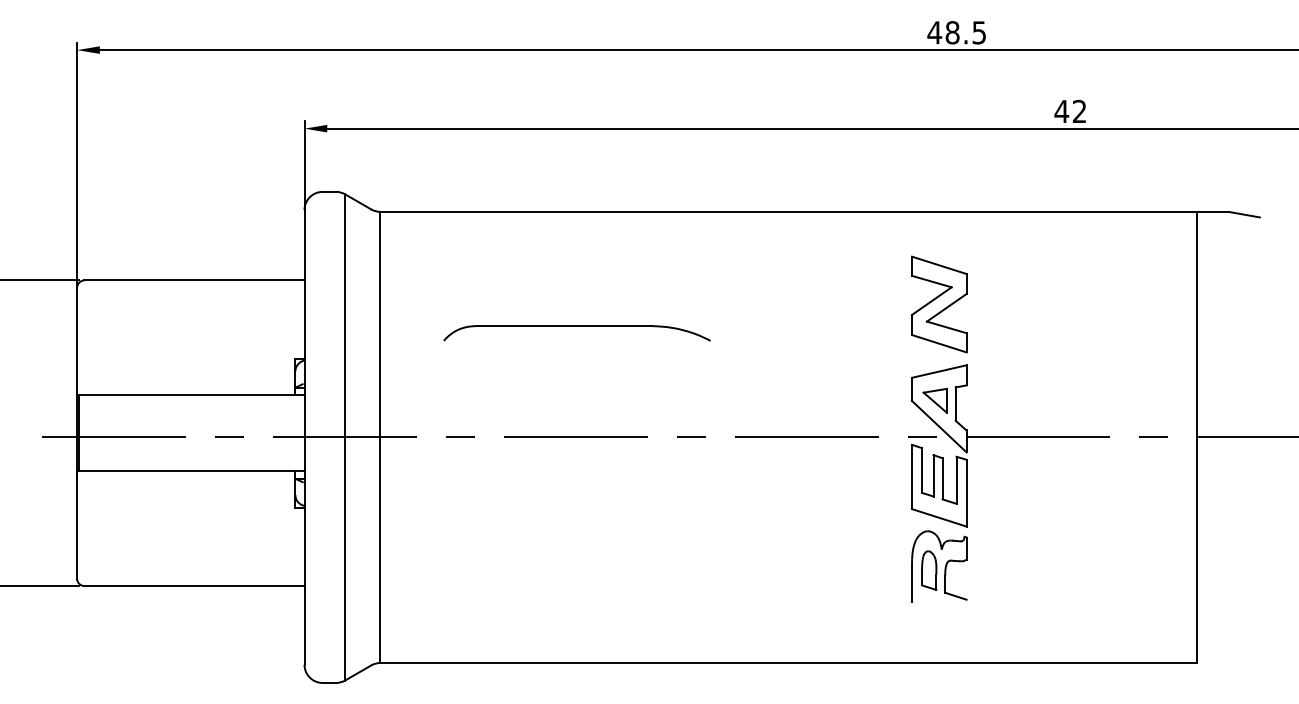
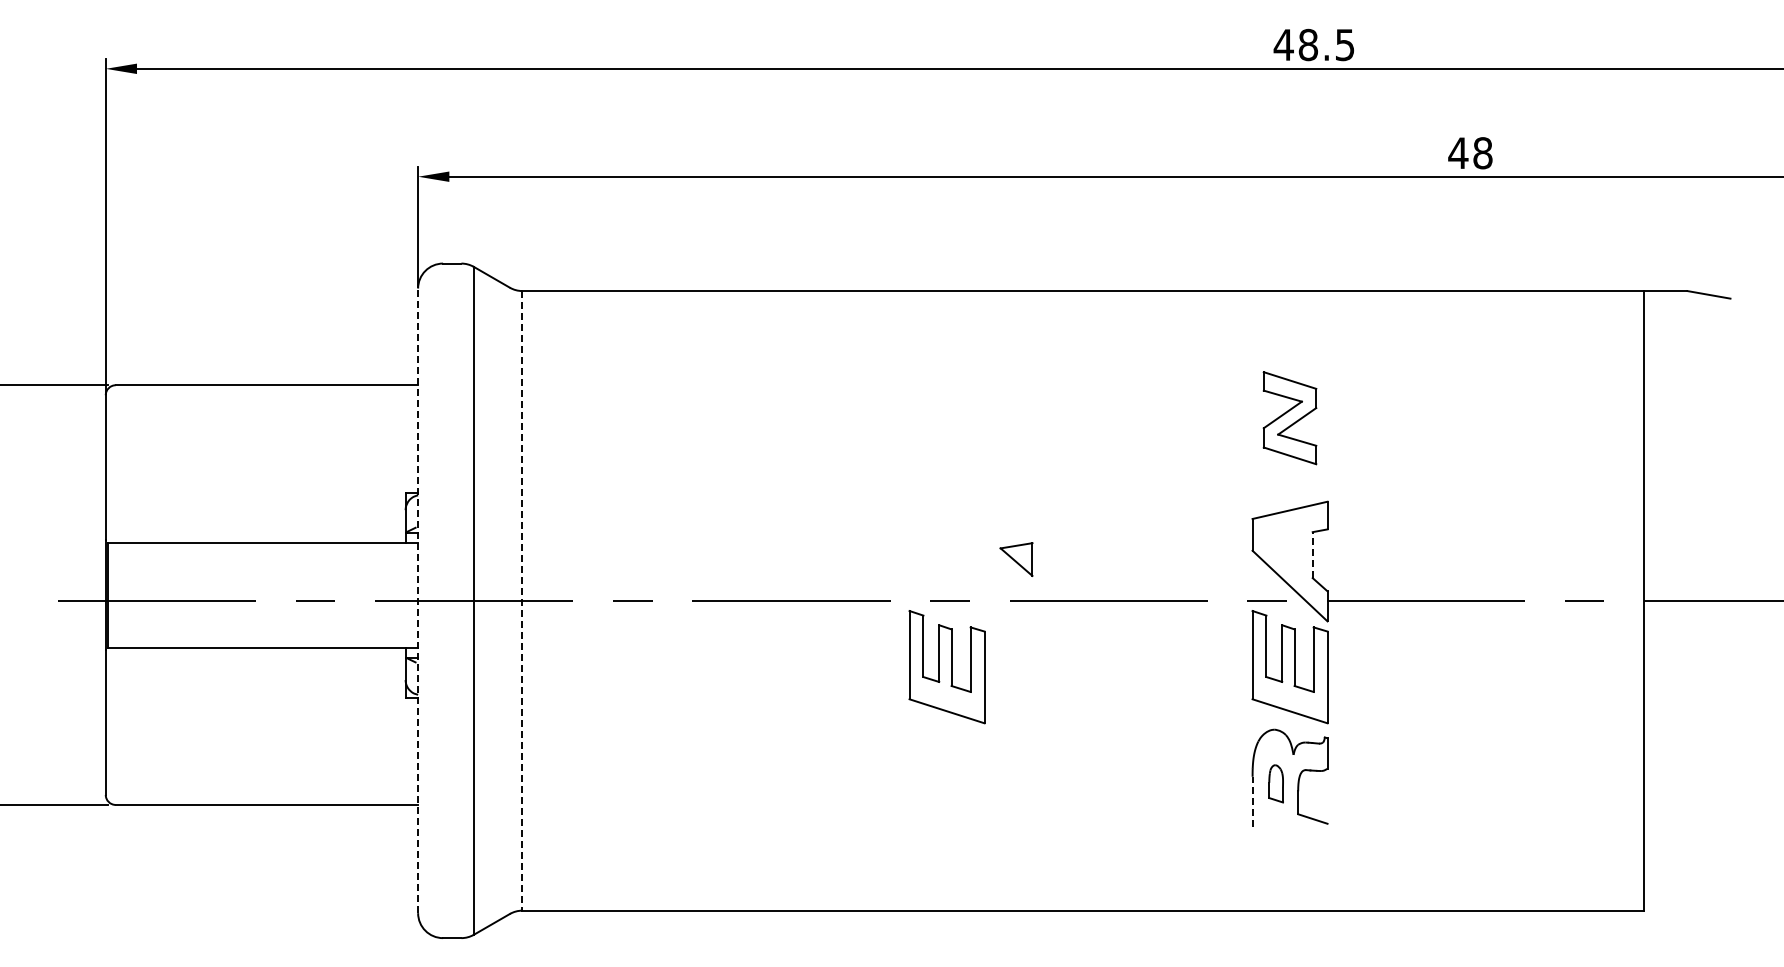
text: (1079, 111) -> (1482, 153), 42 -> 48
part: (938, 303) -> (1289, 417), size x0.7
part: (577, 326) -> (792, 448), removed
part: (935, 400) -> (1016, 559), moved
line: (955, 404) -> (1312, 555), solid -> dashed
line: (304, 437) -> (418, 600), solid -> dashed
line: (380, 437) -> (522, 600), solid -> dashed
part: (689, 485) -> (946, 667), added
part: (928, 570) -> (1275, 783), size x0.7
line: (911, 583) -> (1252, 801), solid -> dashed

